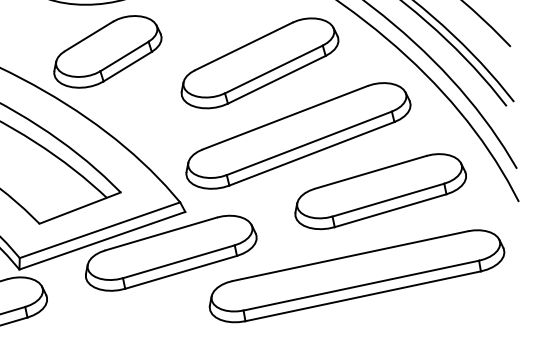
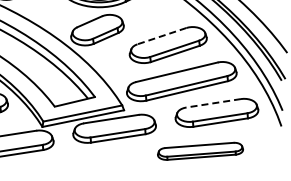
line: (242, 47) -> (161, 36), solid -> dashed
line: (370, 172) -> (213, 103), solid -> dashed
part: (356, 276) -> (200, 151), size x0.6

